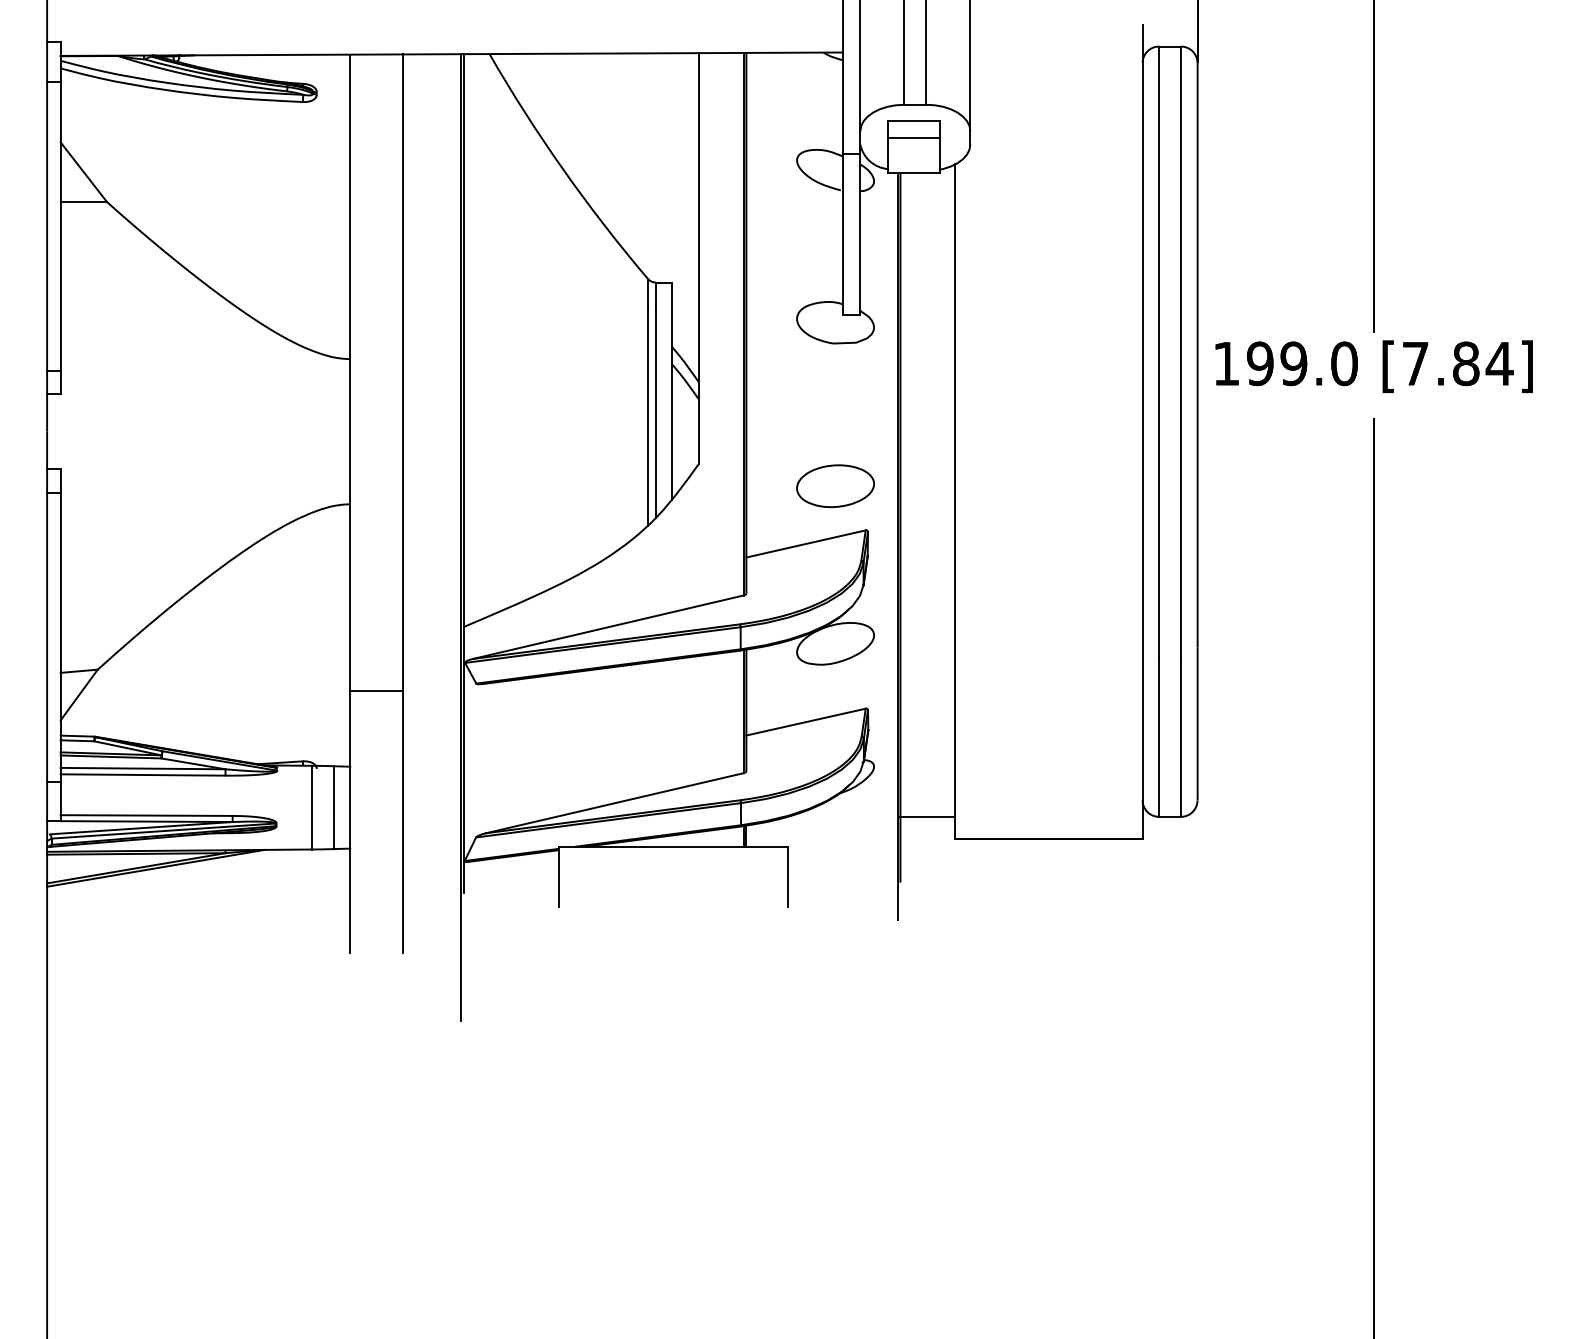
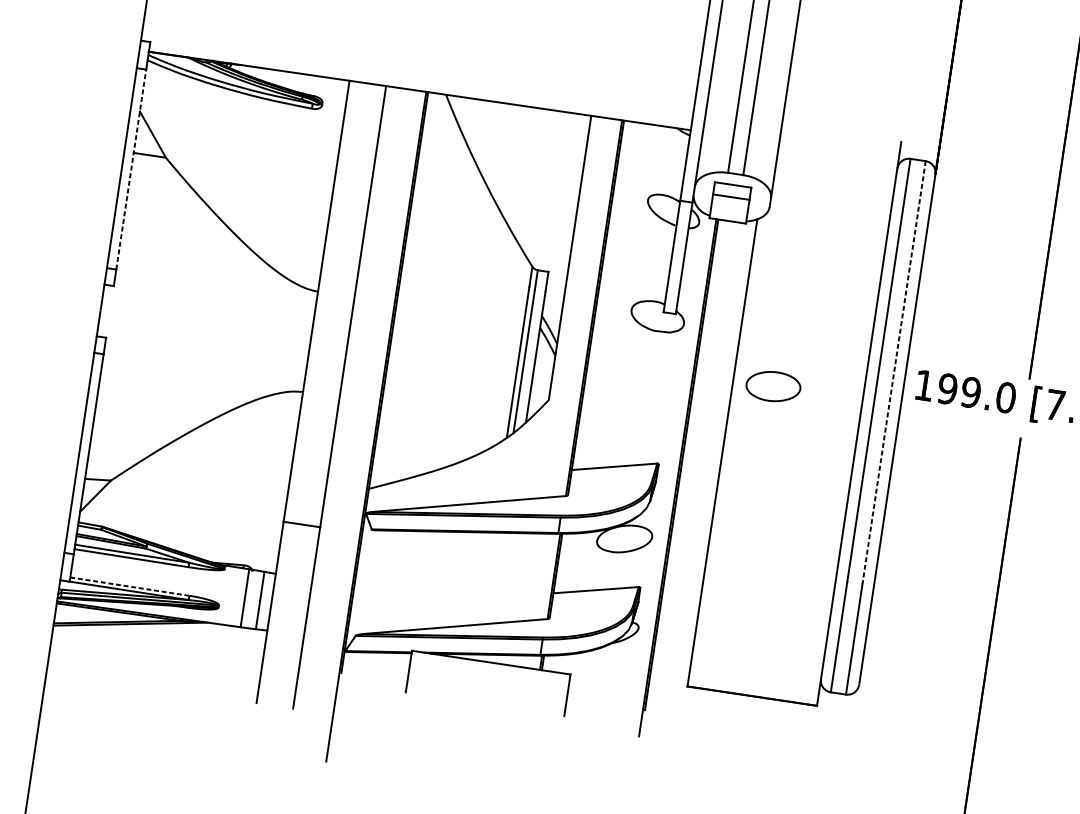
line: (60, 225) -> (131, 169), solid -> dashed
line: (1181, 352) -> (894, 373), solid -> dashed
part: (835, 486) -> (773, 386), moved
line: (146, 815) -> (129, 586), solid -> dashed
line: (927, 816) -> (670, 668), removed

